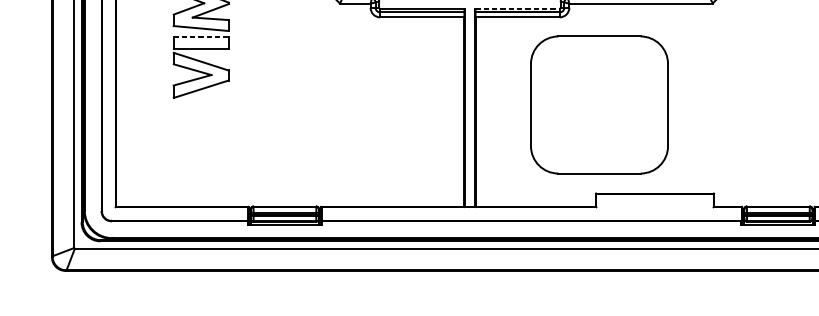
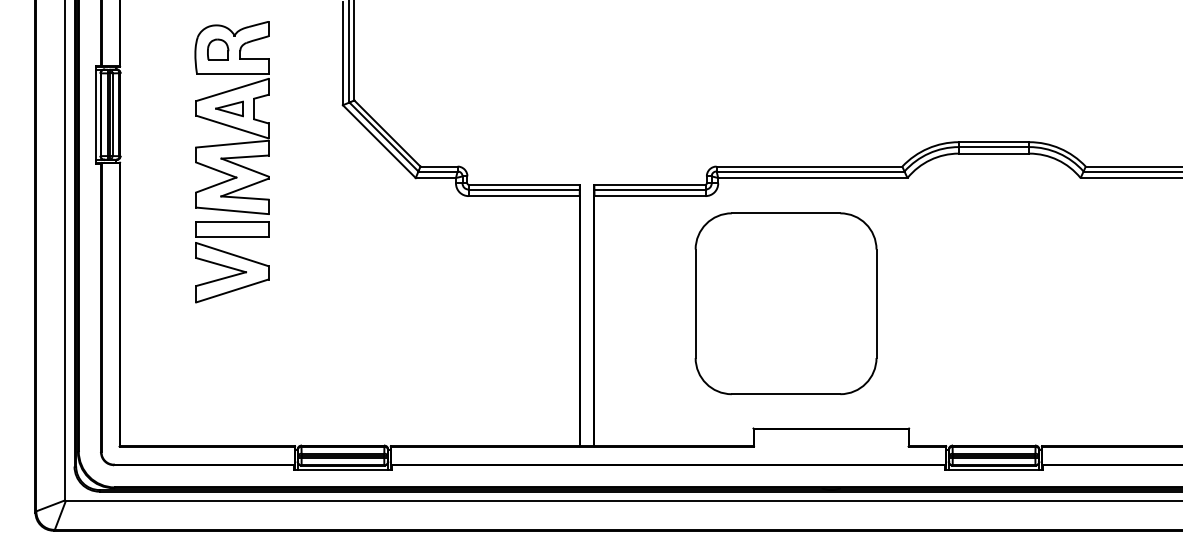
line: (517, 8) -> (649, 184), dashed -> solid
line: (200, 37) -> (231, 222), dashed -> solid
part: (599, 104) -> (785, 303), moved

